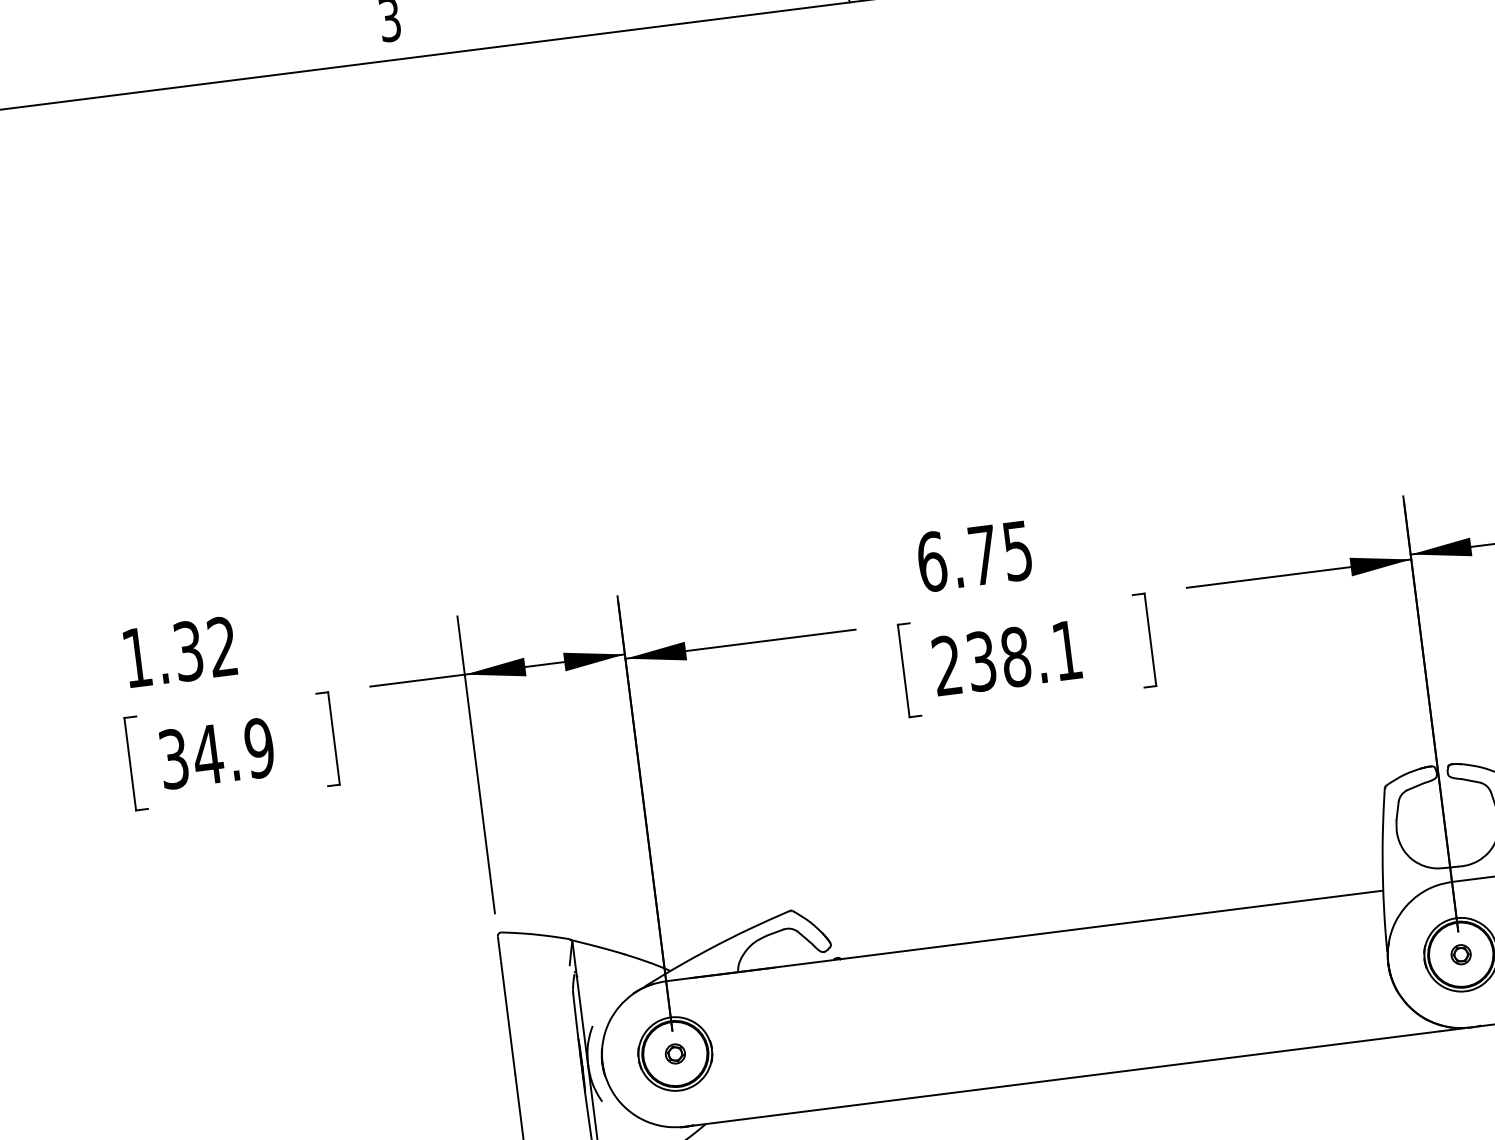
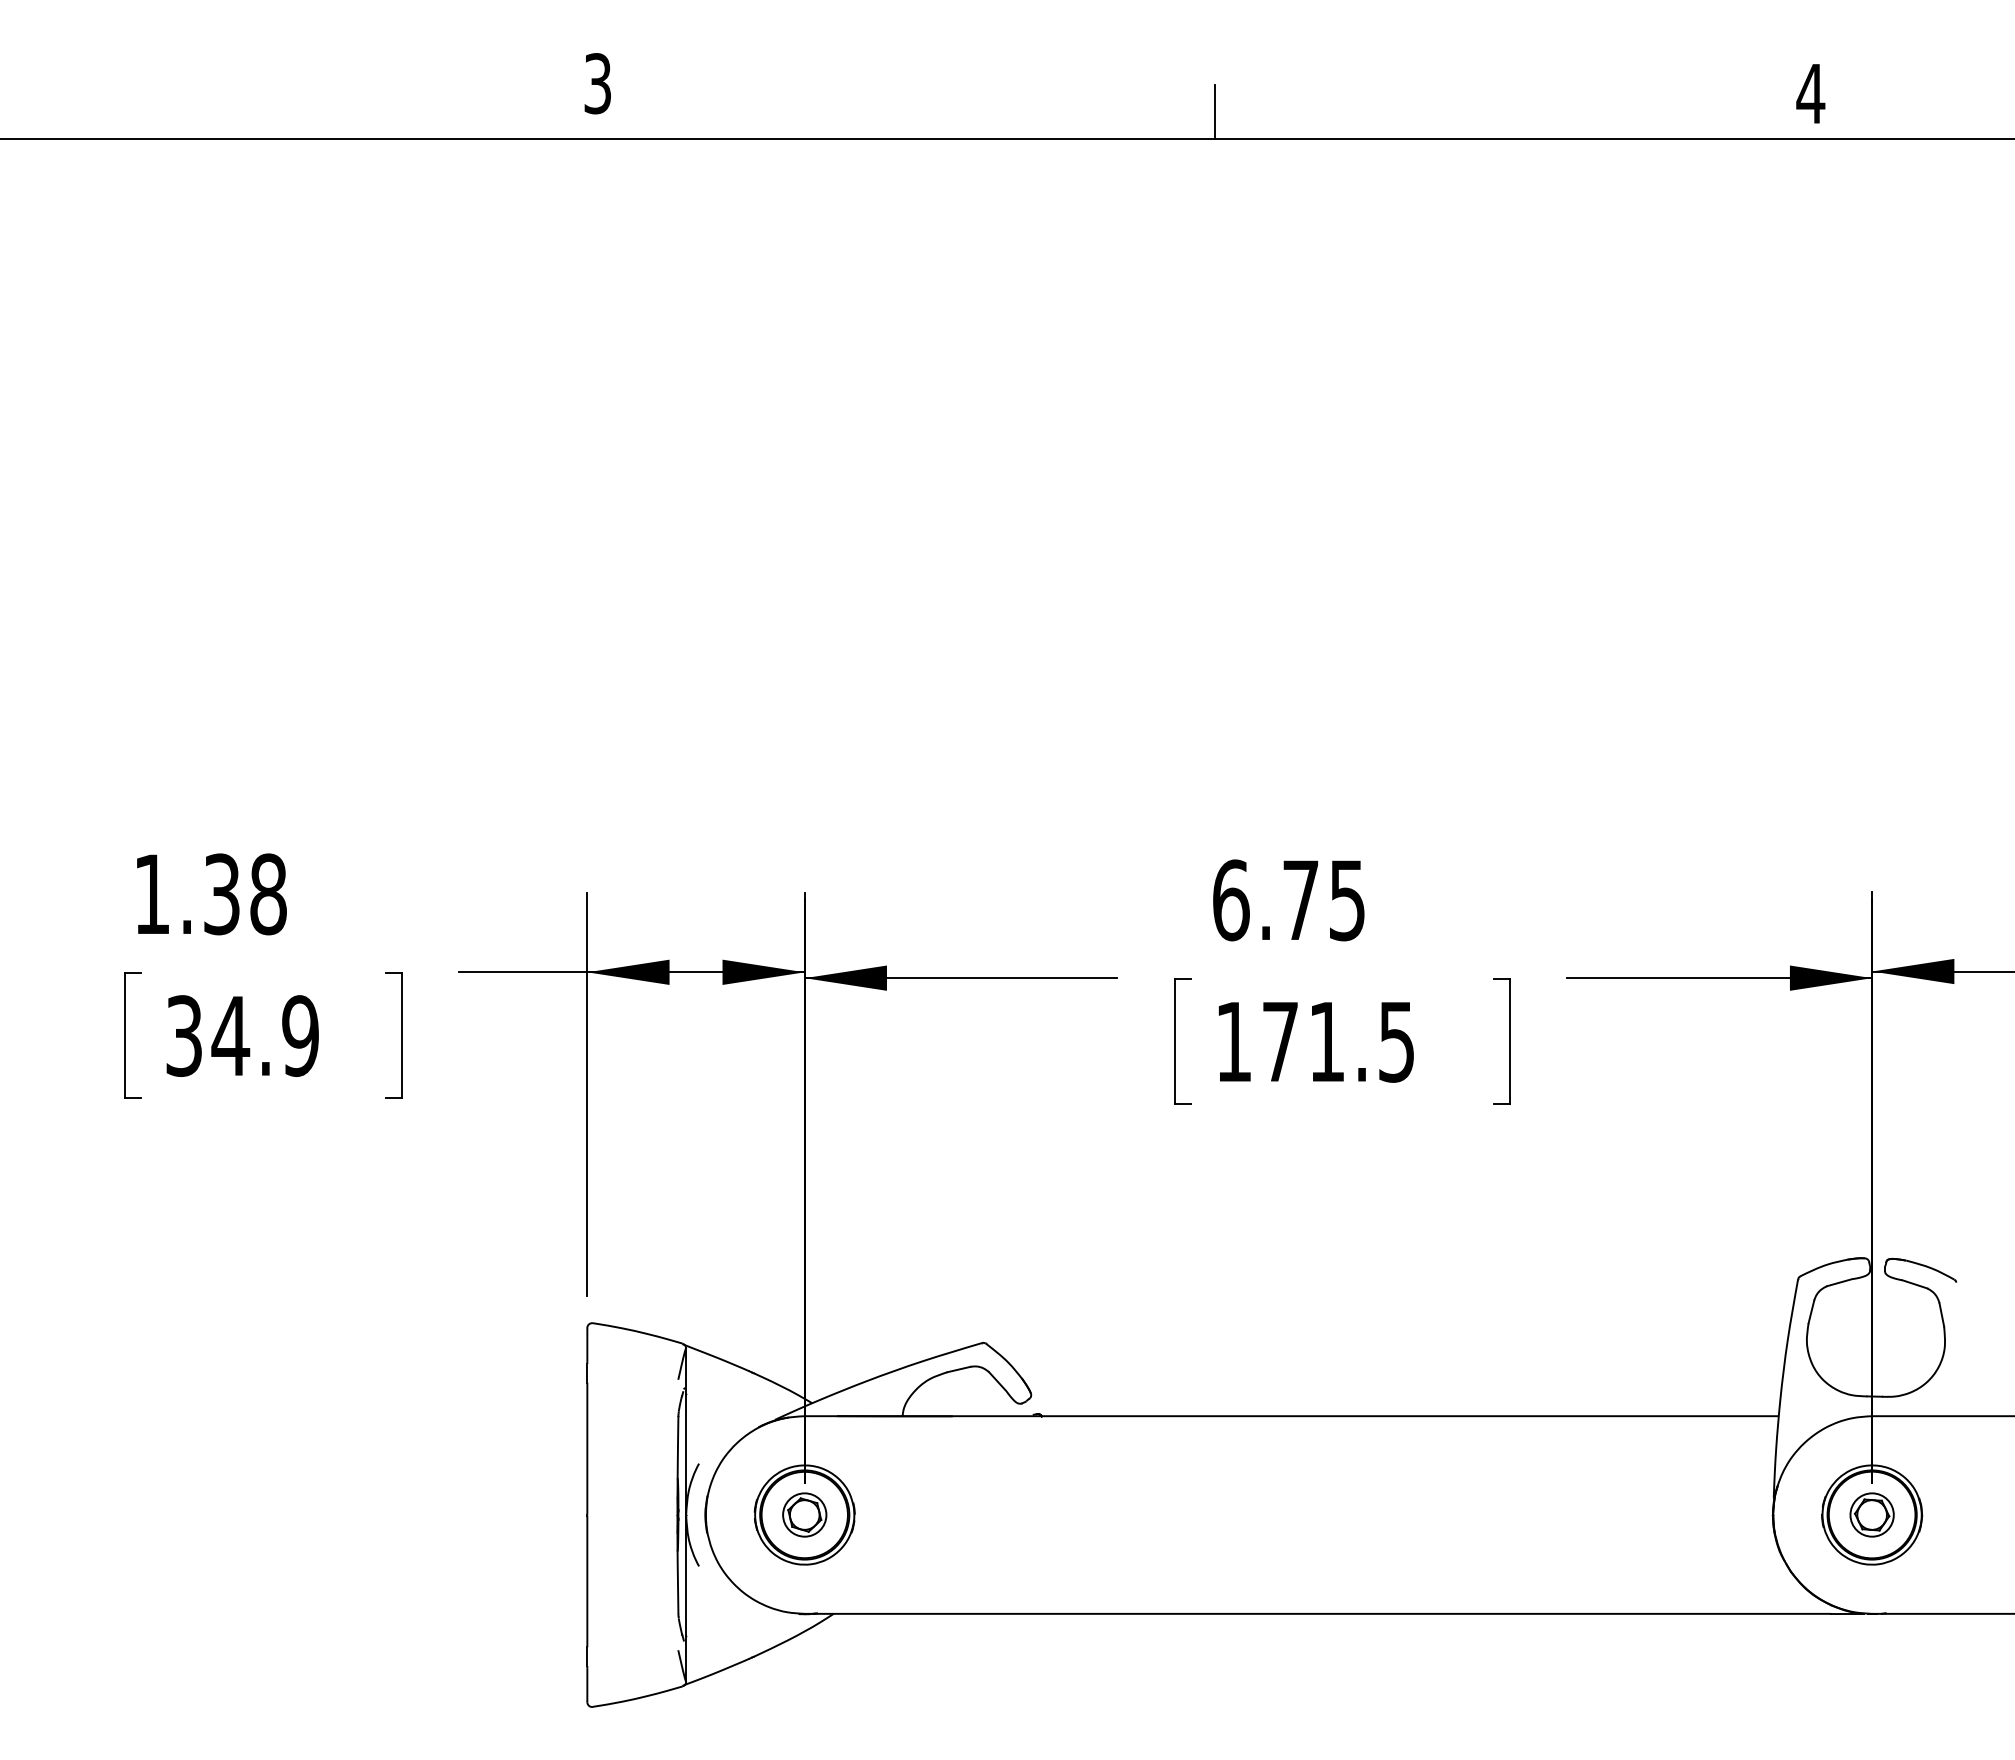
text: (222, 647) -> (268, 894), 1.32 -> 1.38
text: (1006, 657) -> (1314, 1041), 238.1 -> 171.5
part: (1460, 954) -> (1871, 1514), size x1.67
part: (675, 1053) -> (804, 1514), size x1.67

